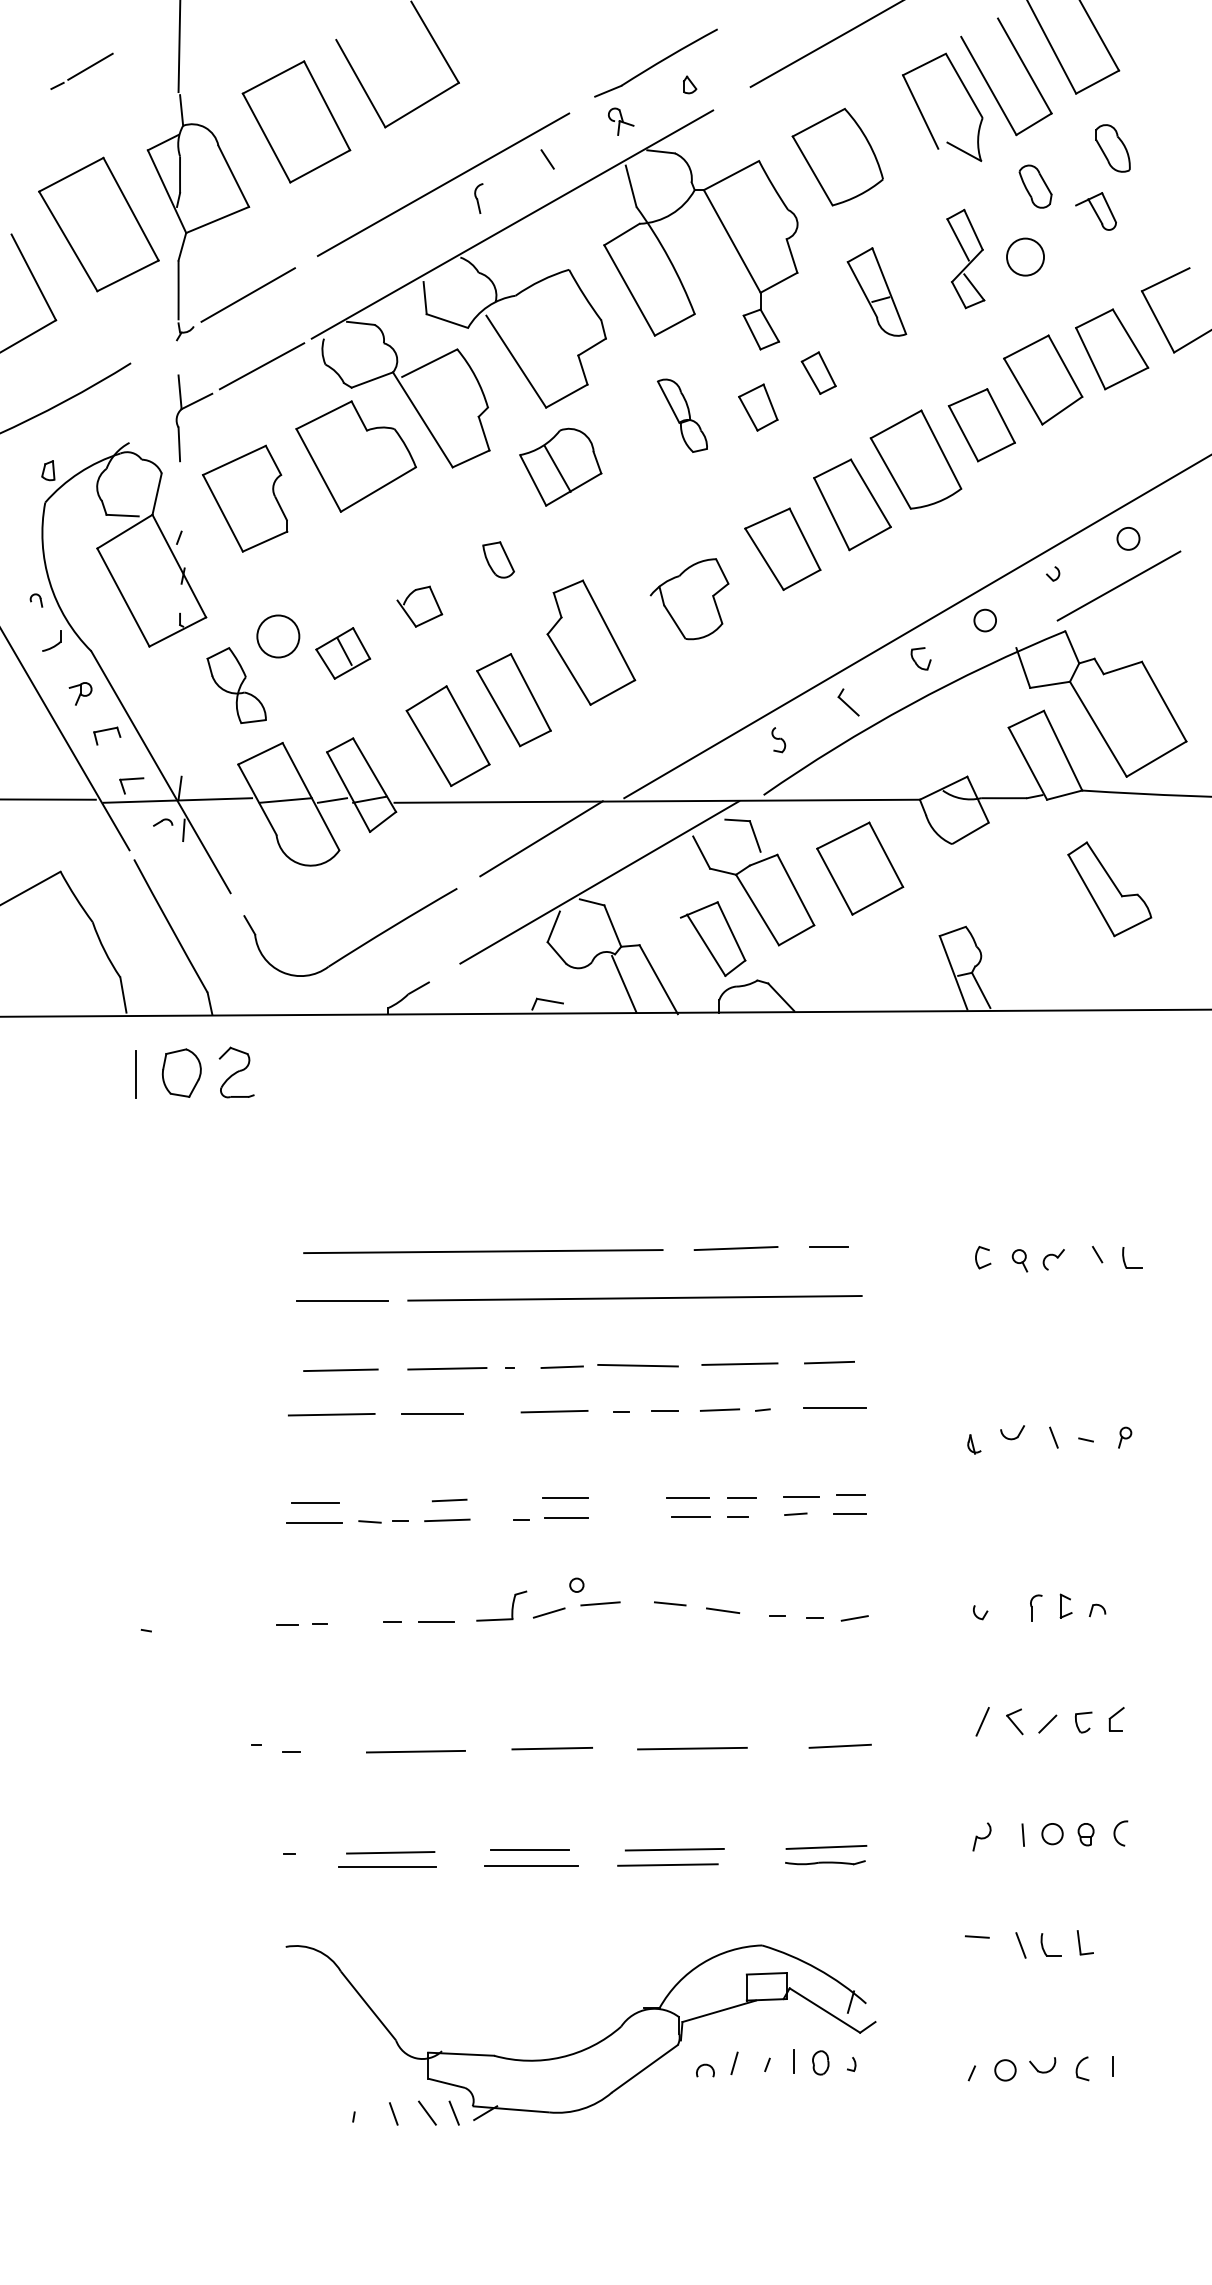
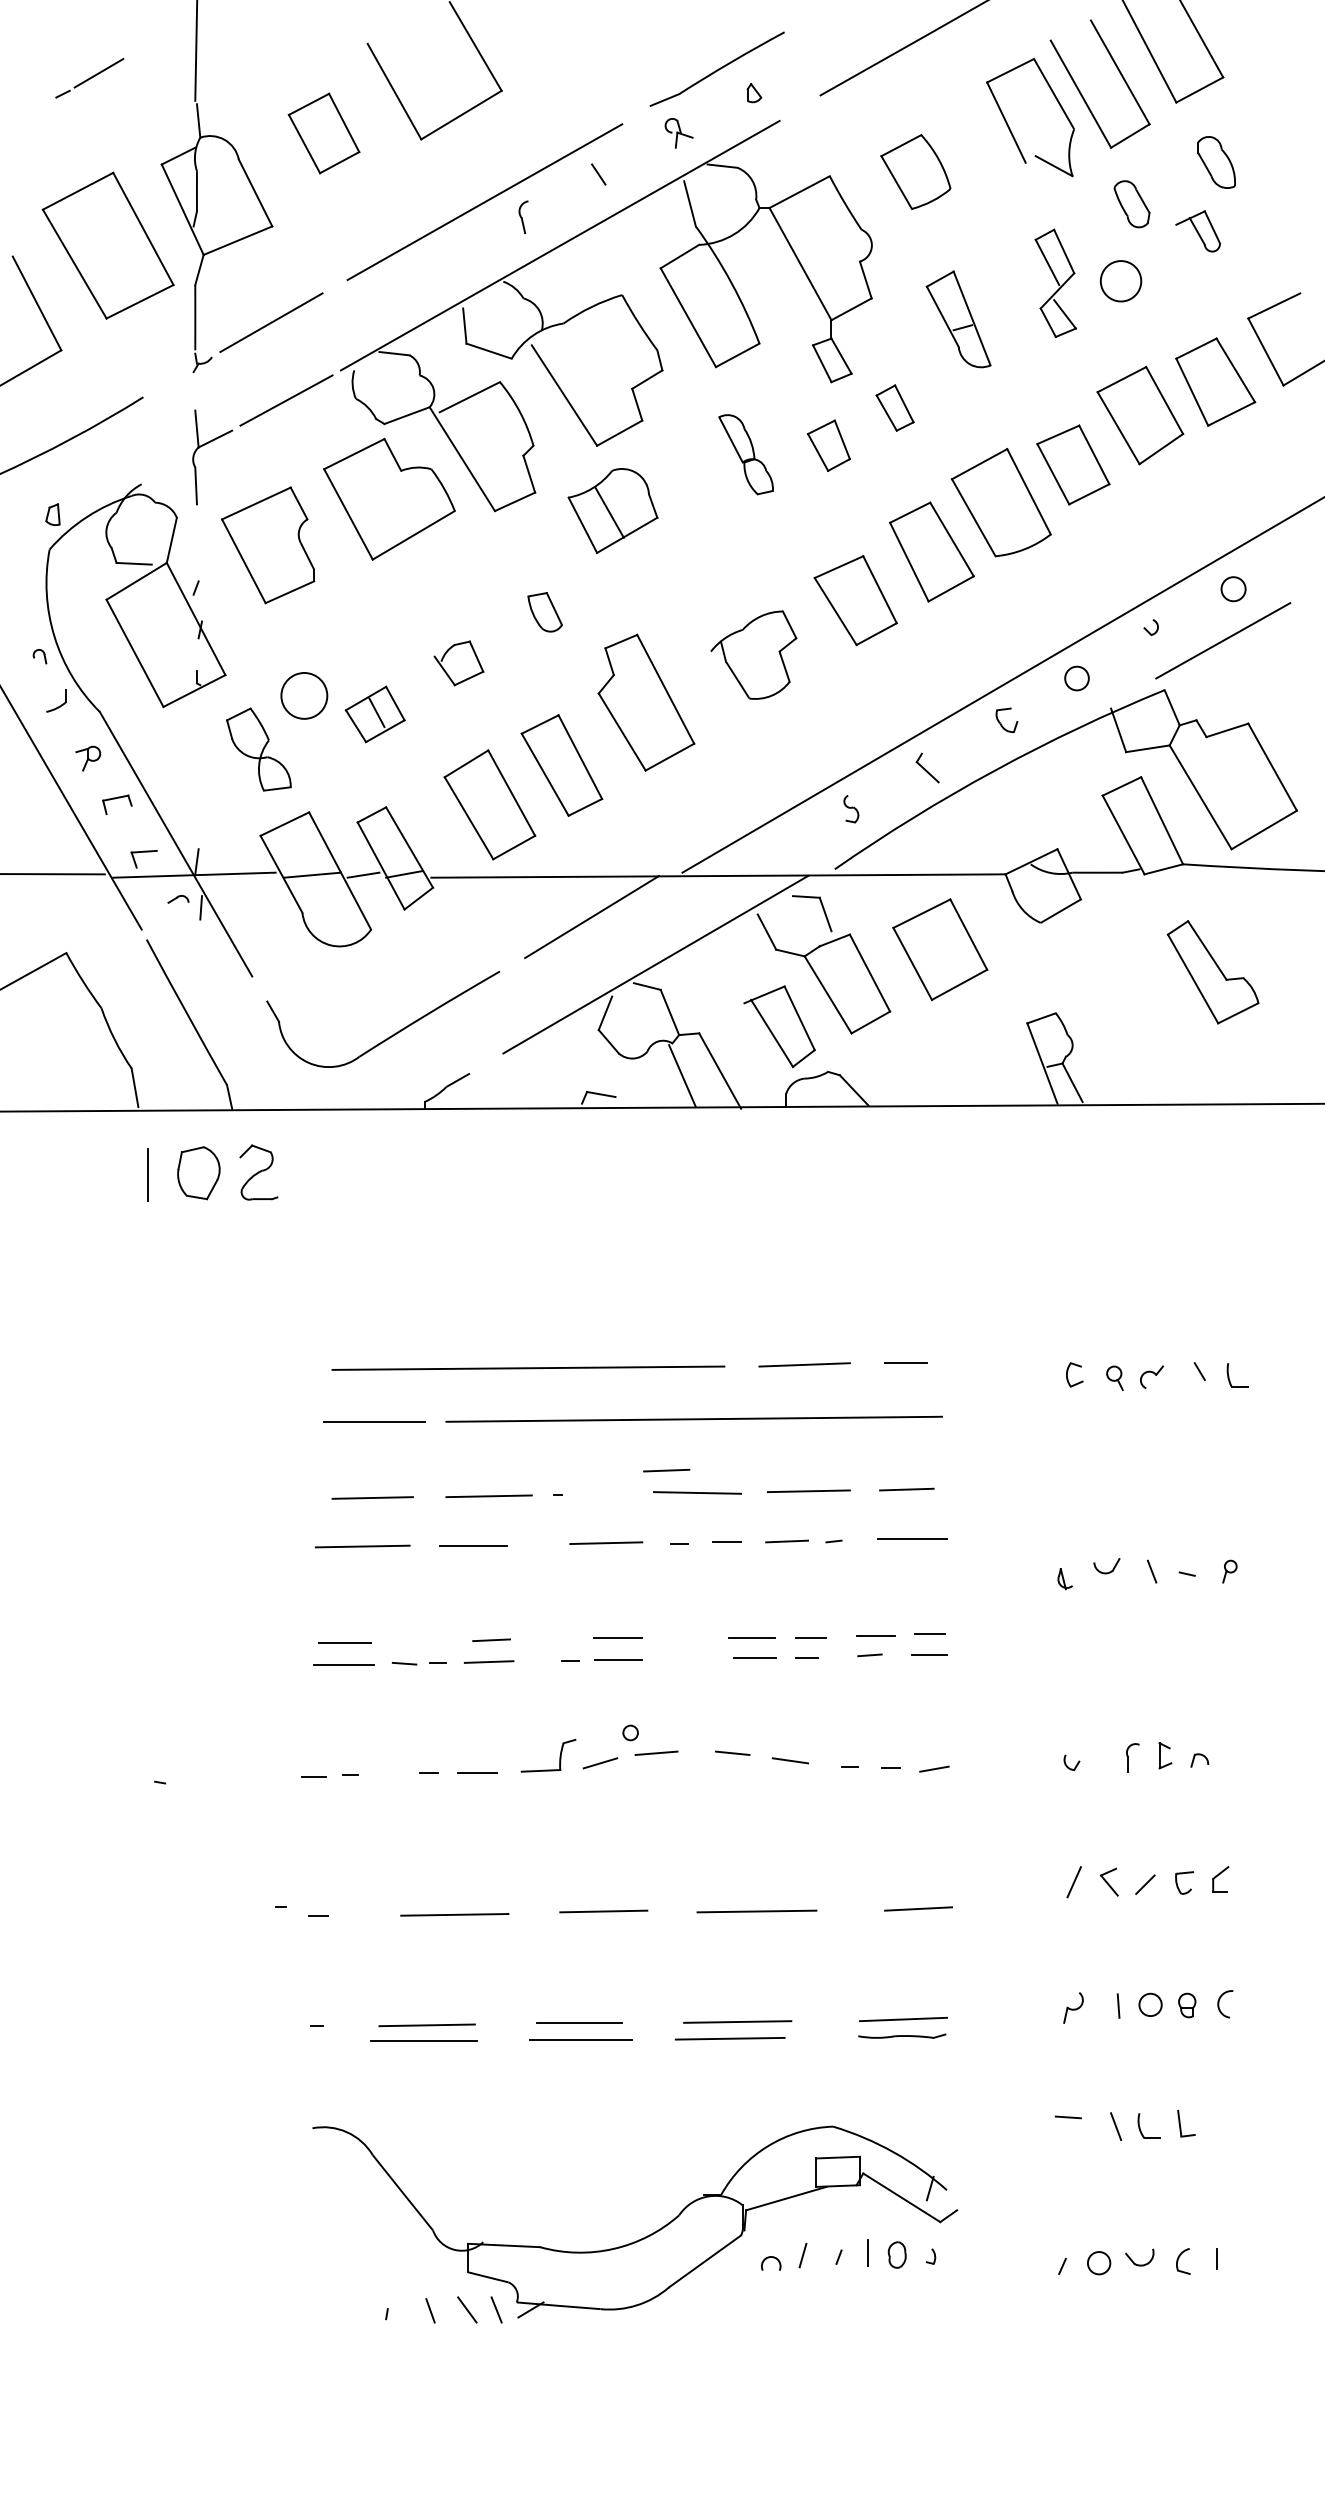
part: (295, 121) -> (323, 133), size x0.6
part: (837, 156) -> (915, 171), size x0.7
line: (562, 1367) -> (666, 1470), moved

